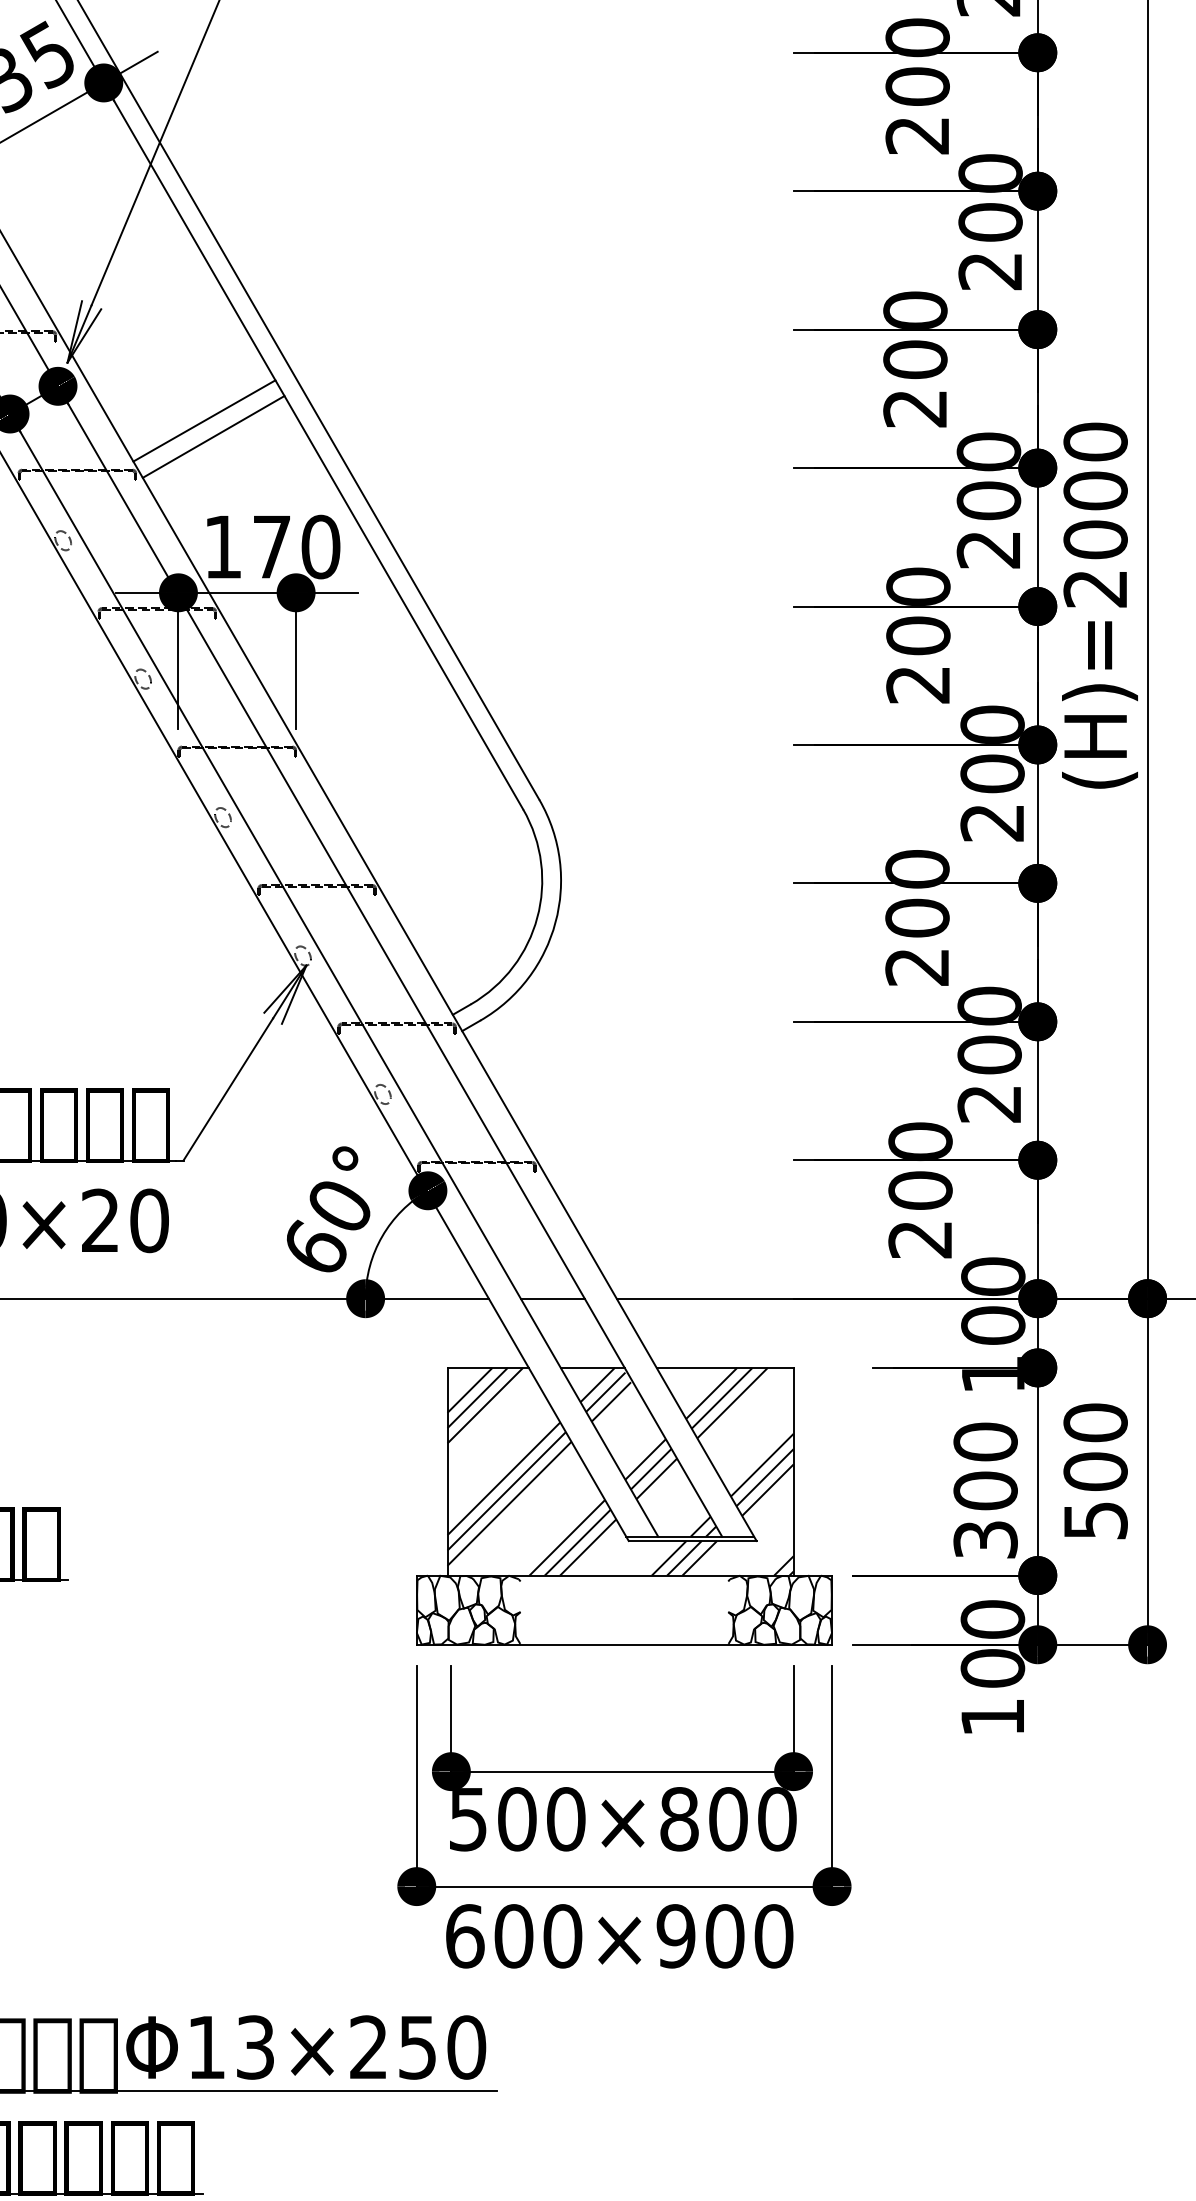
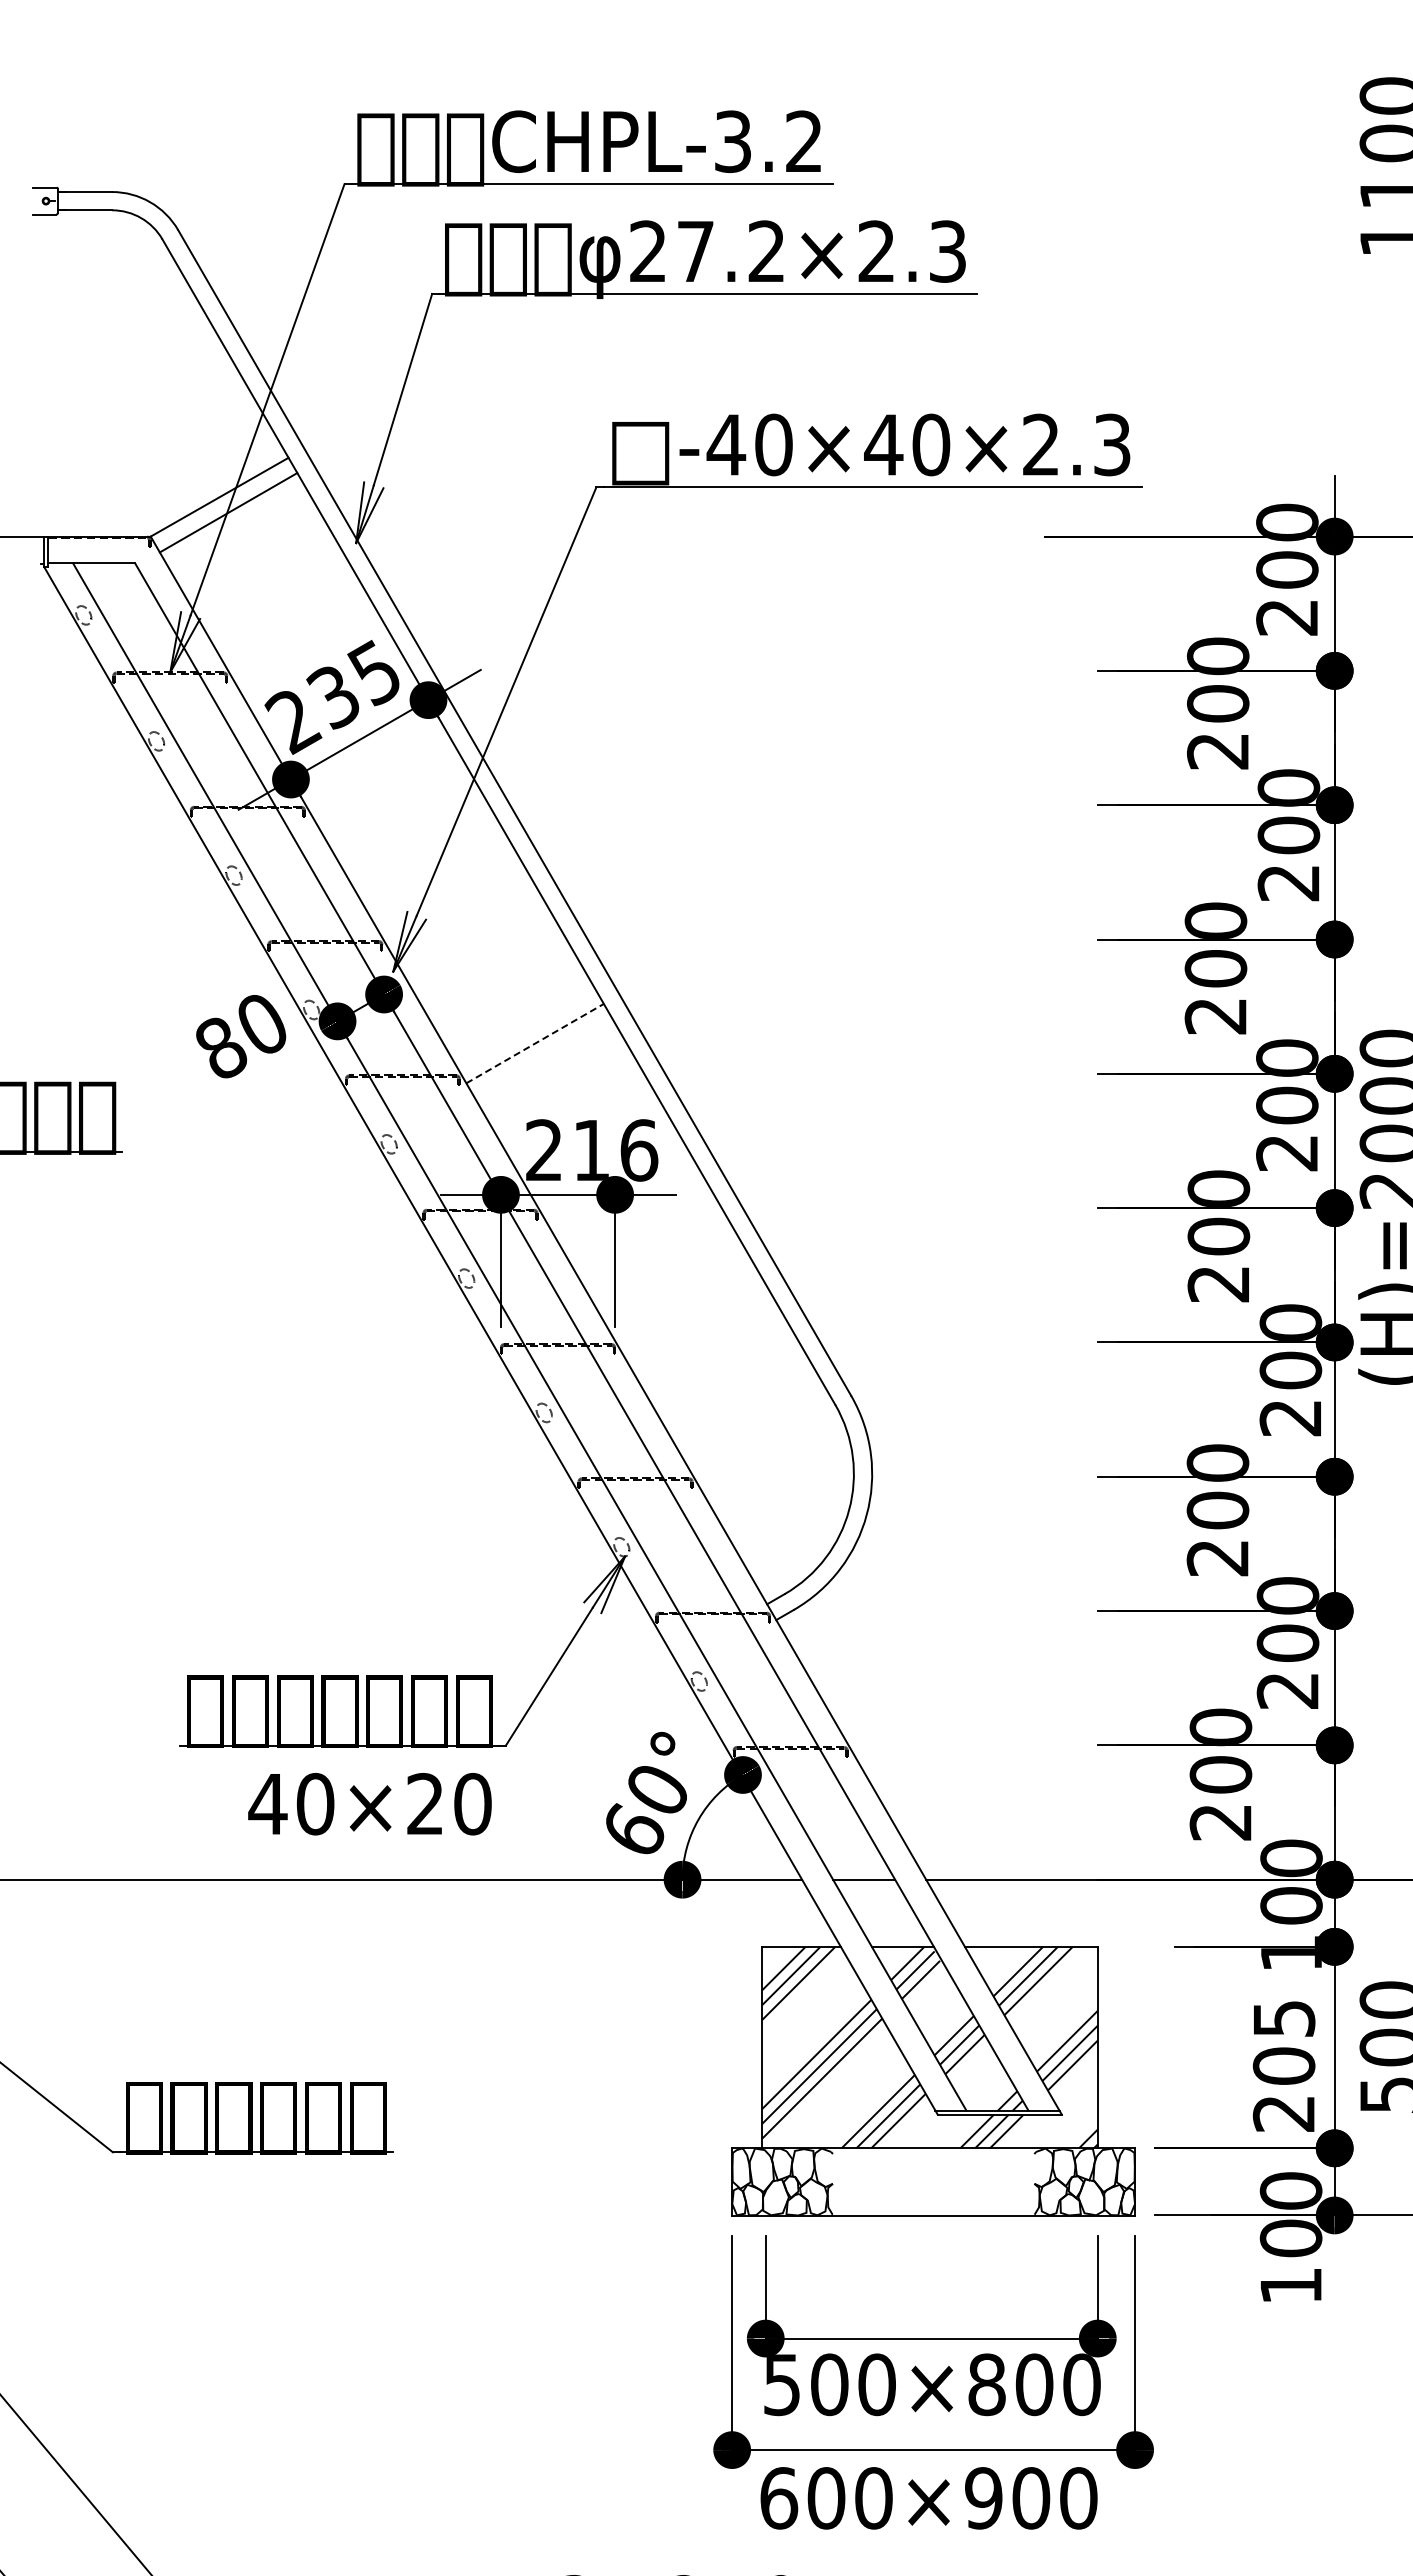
line: (204, 420) -> (526, 1027), removed
line: (214, 436) -> (535, 1043), solid -> dashed
text: (272, 547) -> (592, 1150), 170 -> 216
text: (985, 1490) -> (1283, 2065), 300 -> 205

